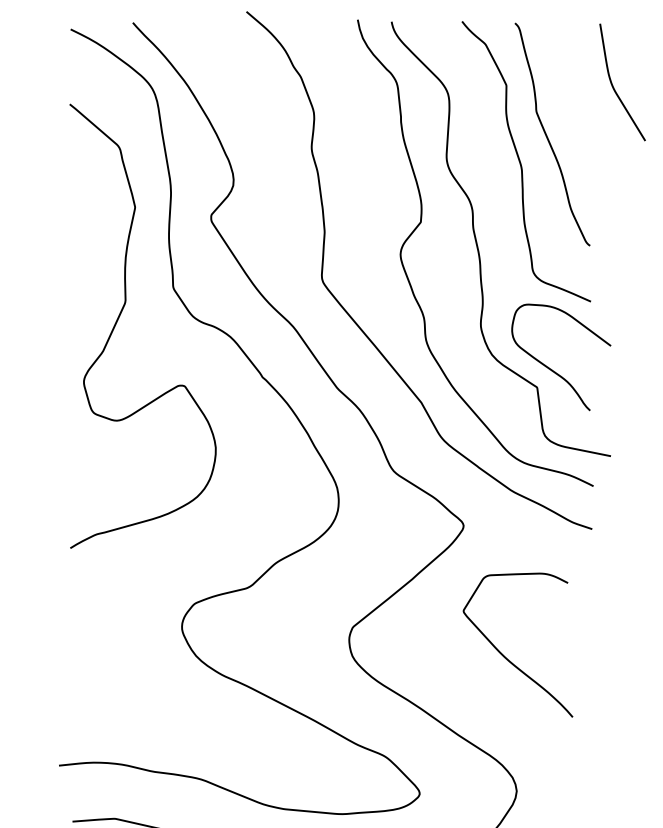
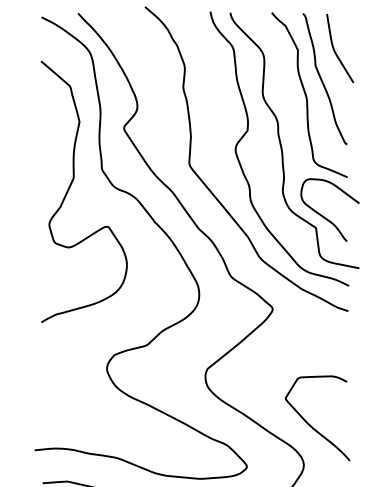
curve: (614, 85) -> (335, 50), moved
curve: (505, 655) -> (310, 424), moved

